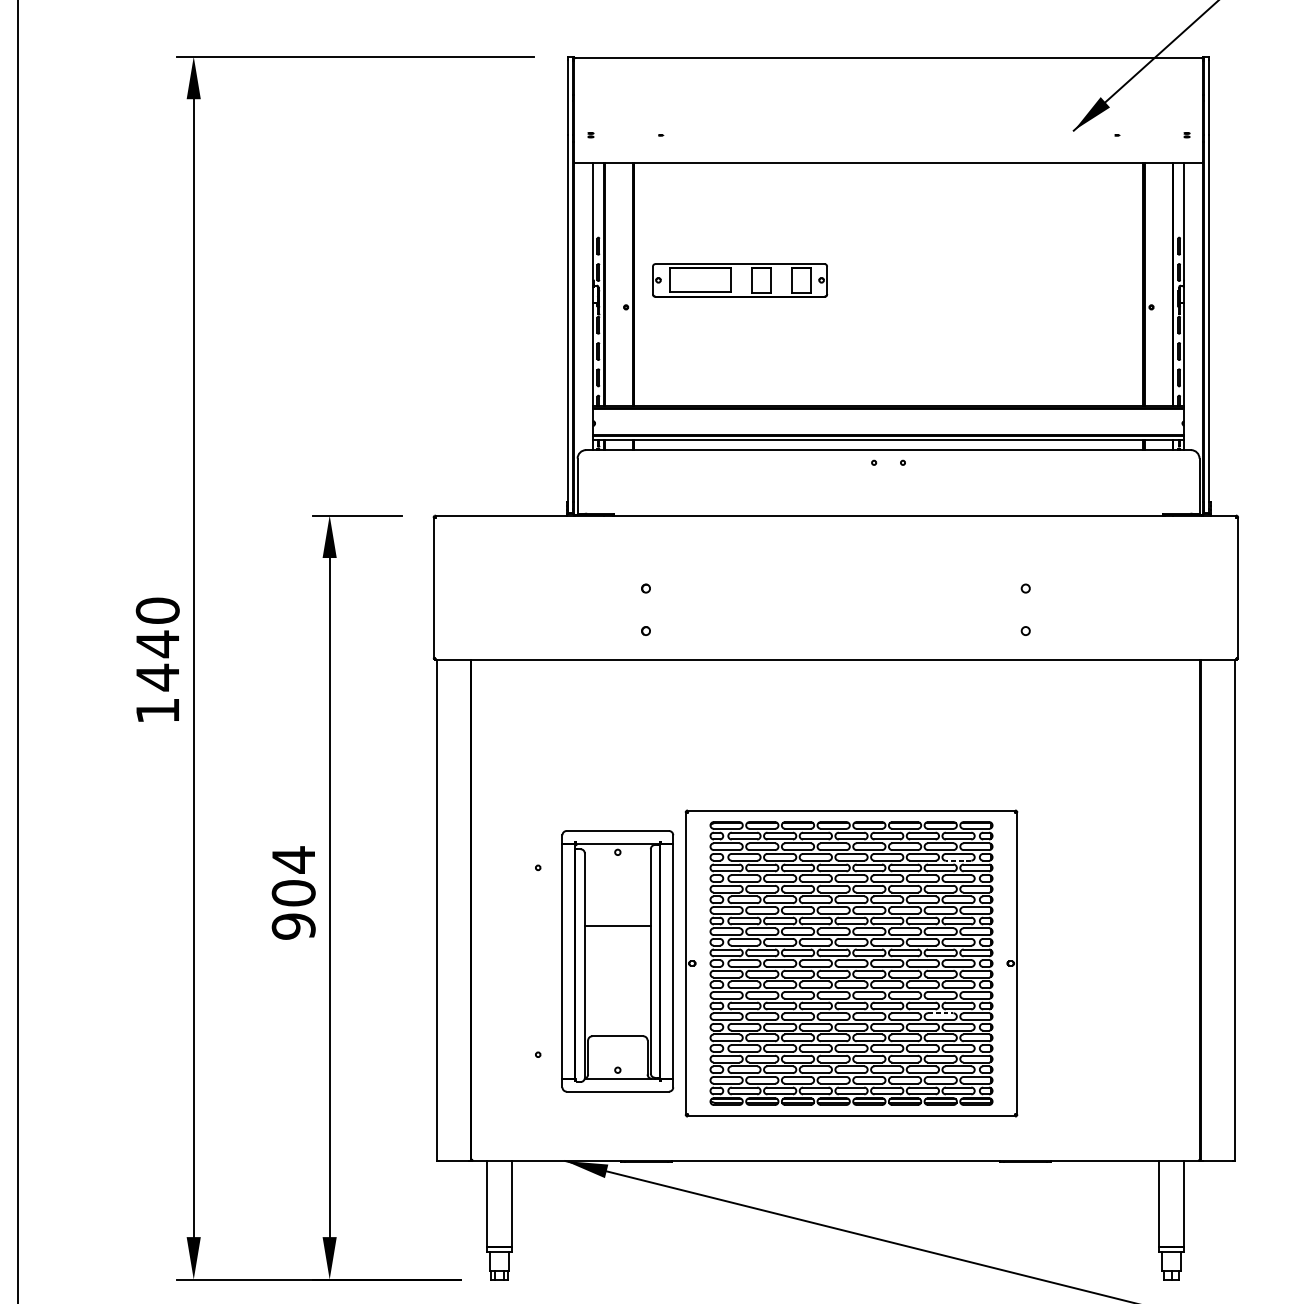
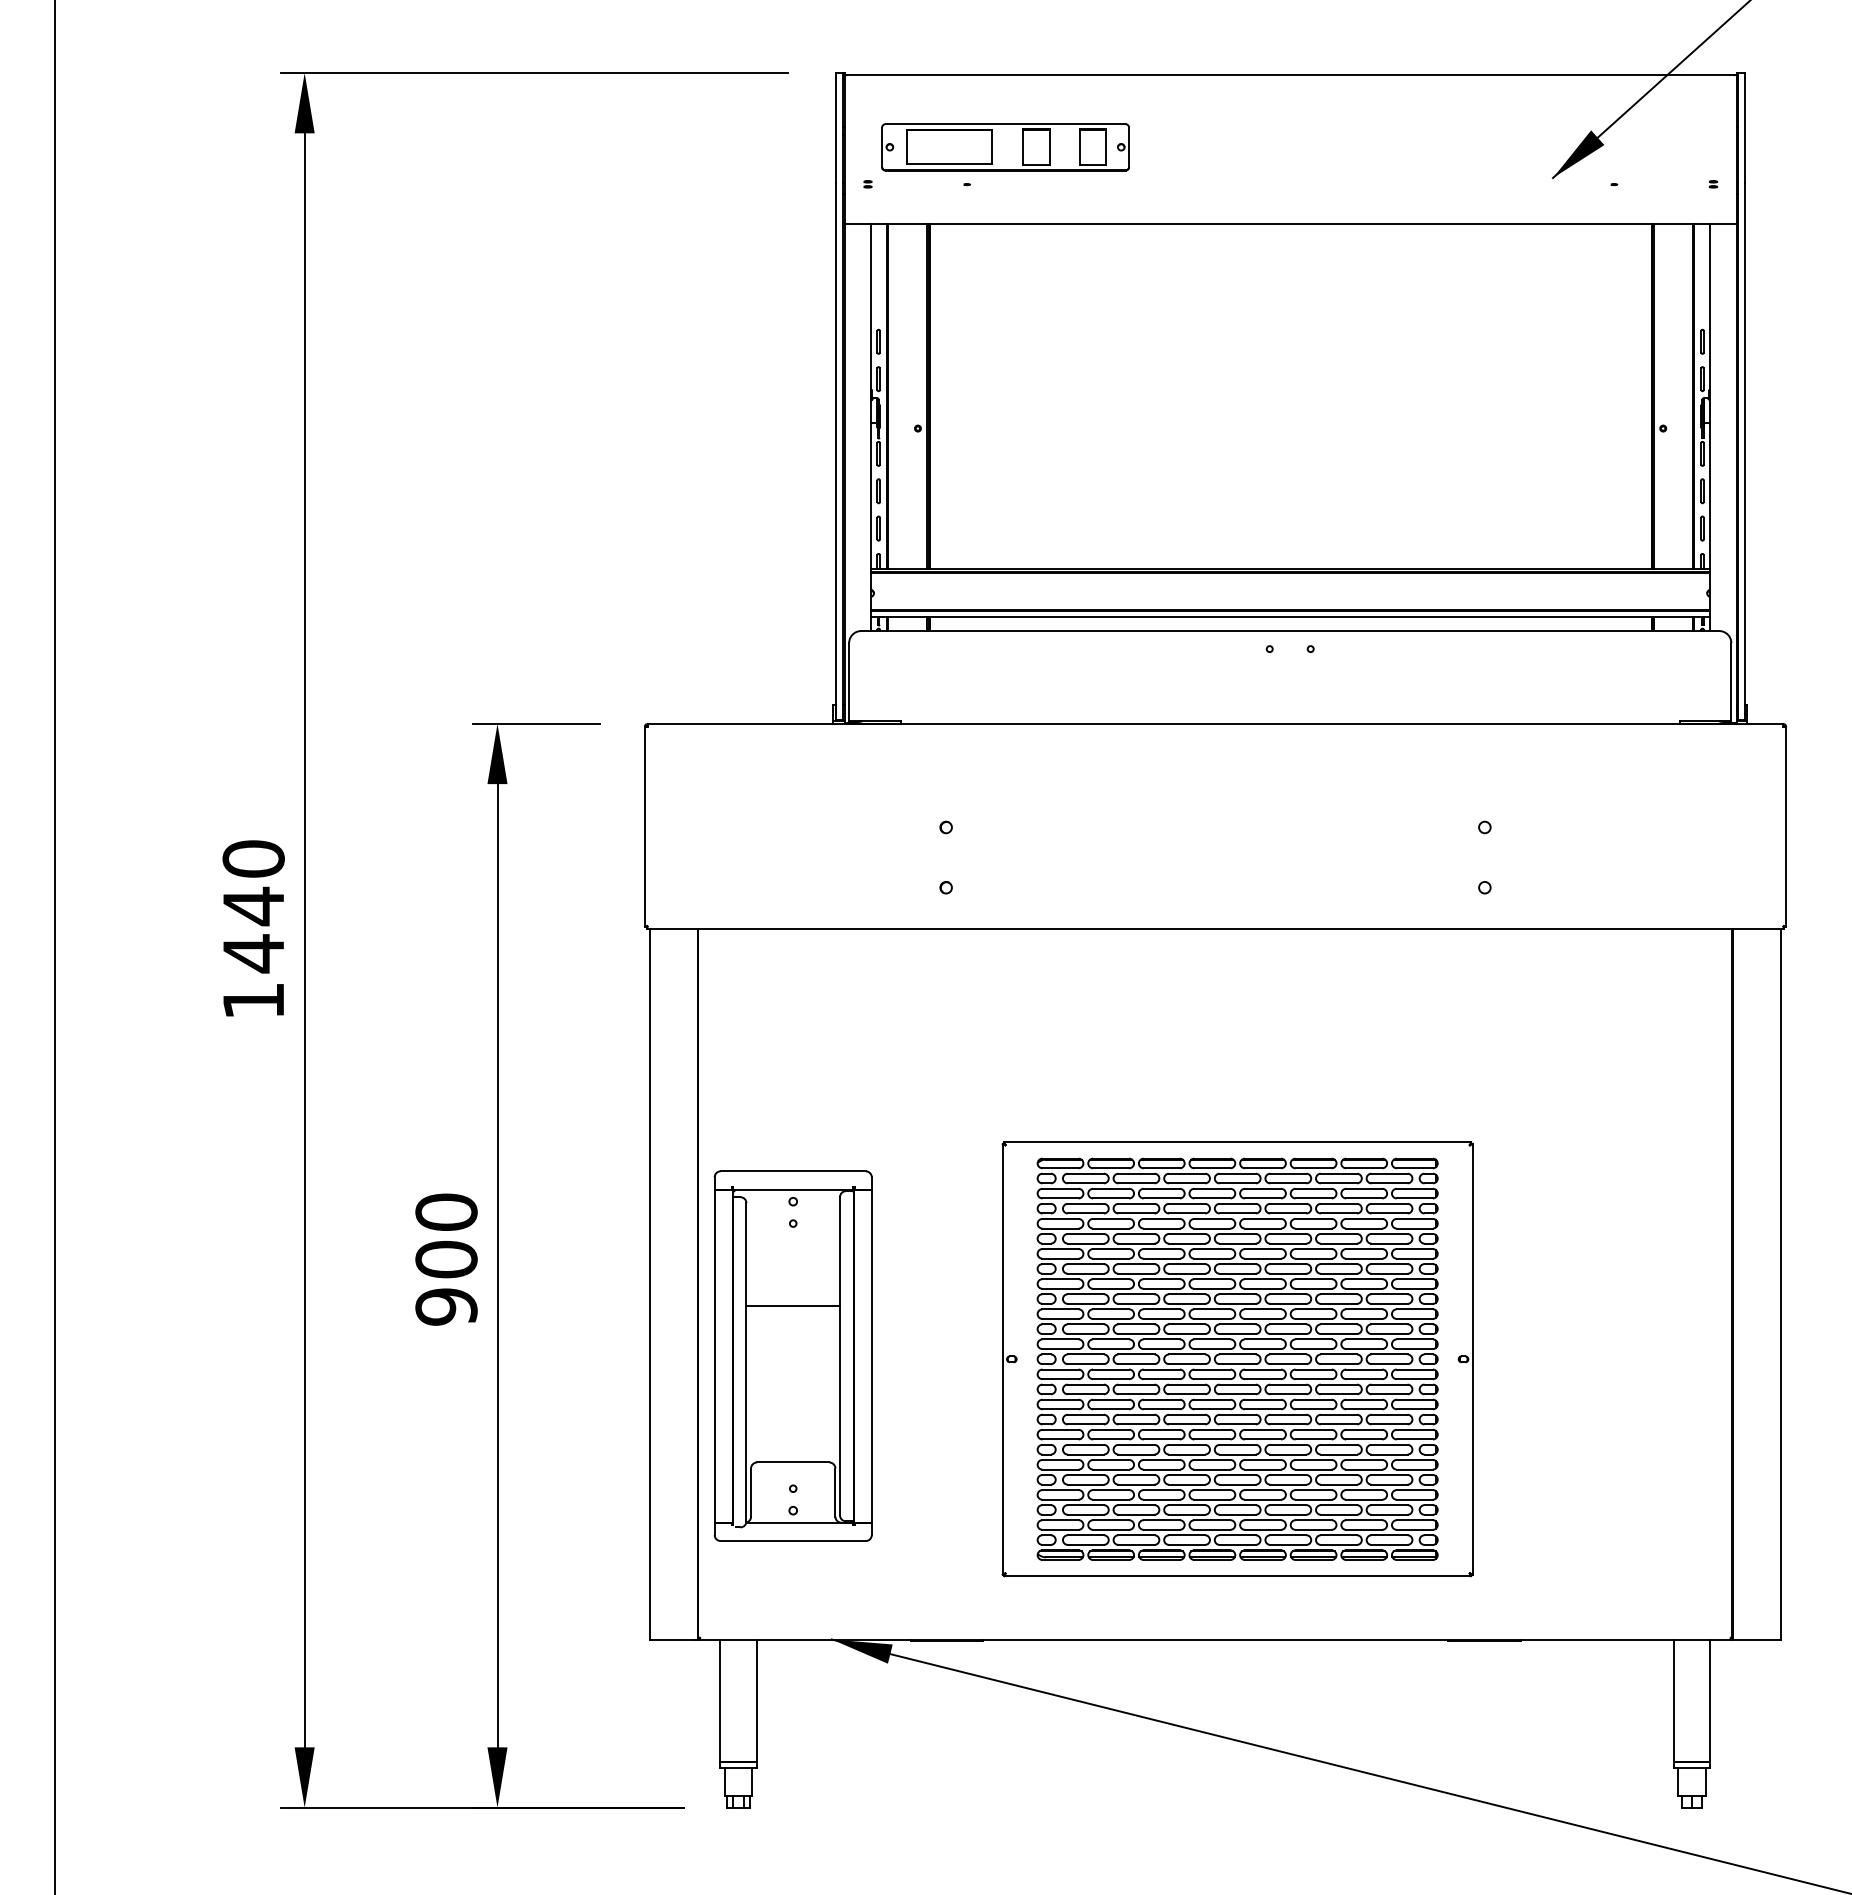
part: (740, 280) -> (1005, 147), moved
text: (293, 860) -> (446, 1212), 904 -> 900
line: (958, 860) -> (1389, 1213), dashed -> solid
part: (617, 960) -> (792, 1355), moved
line: (940, 1013) -> (1364, 1429), dashed -> solid

